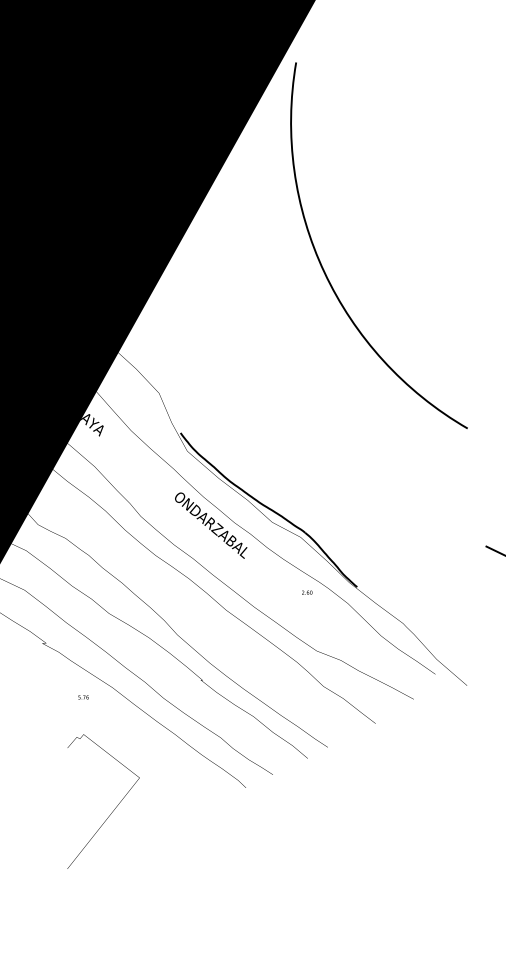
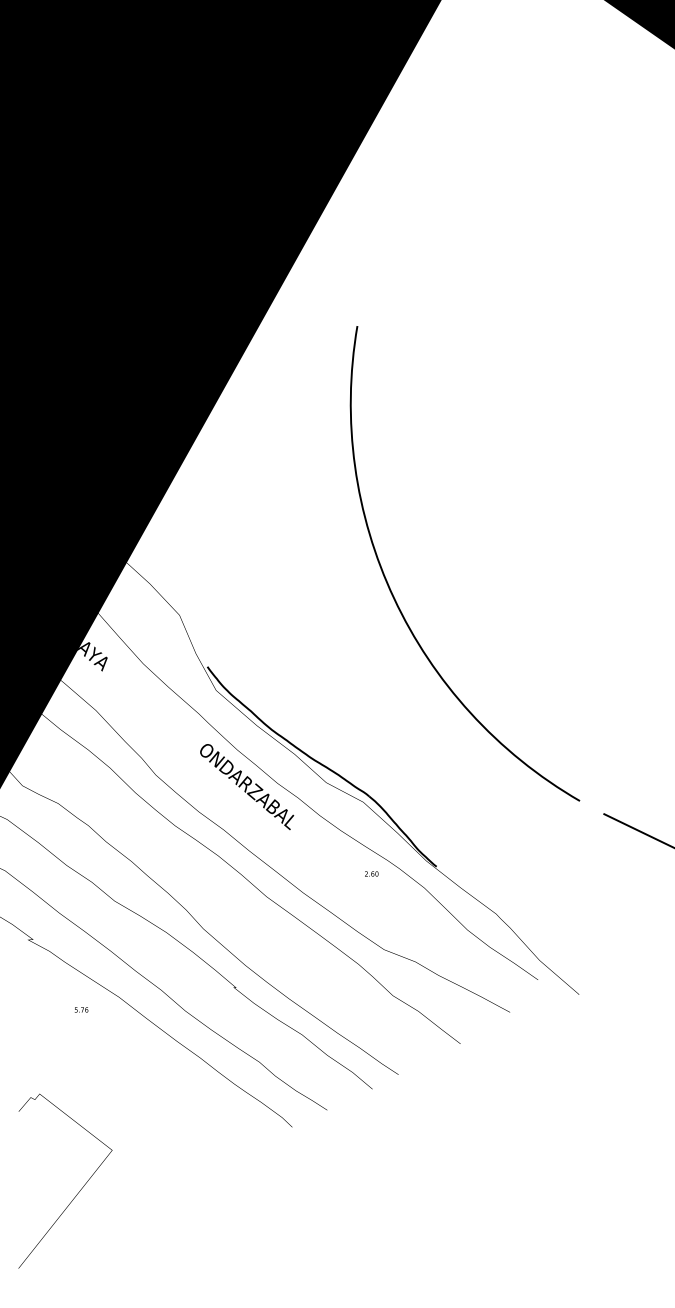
arc: (325, 272) -> (395, 598), moved
curve: (115, 808) -> (80, 1189), moved

